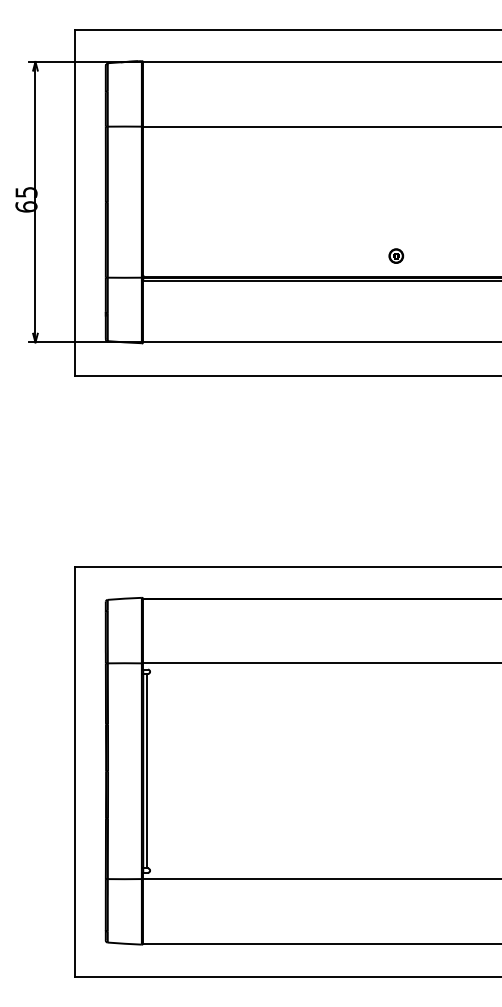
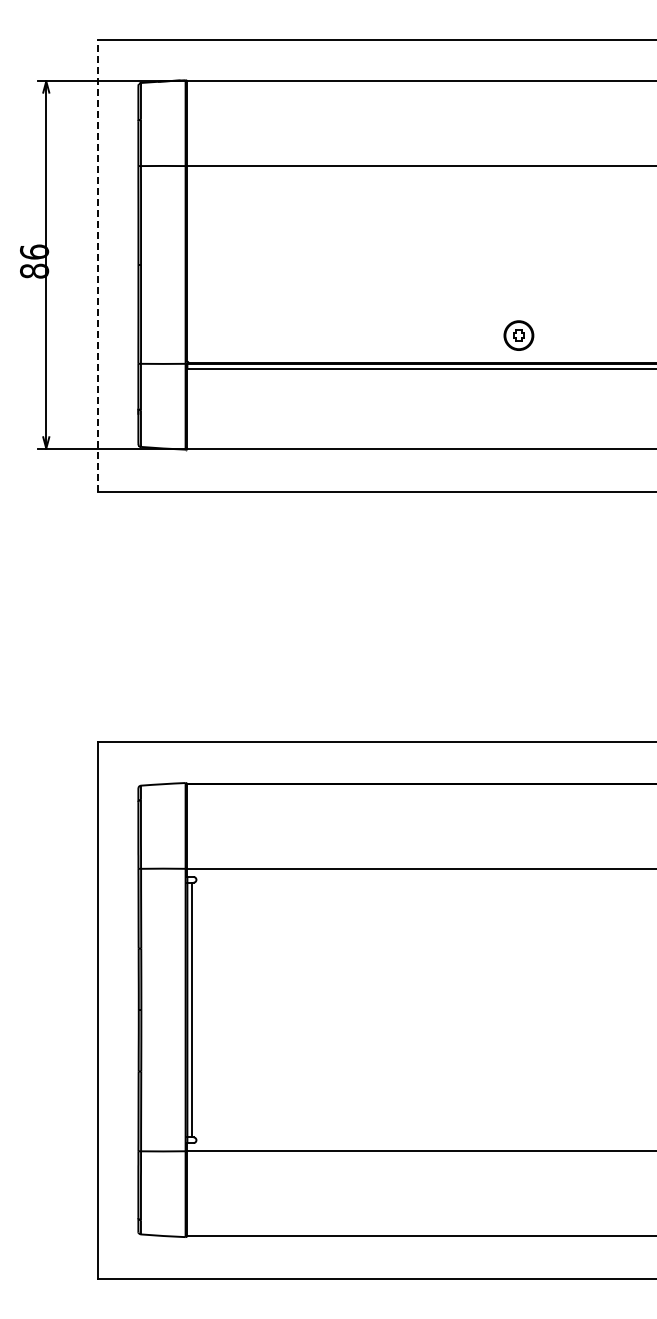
text: (26, 199) -> (34, 261), 65 -> 86
line: (74, 202) -> (97, 265), solid -> dashed
part: (396, 256) -> (518, 335), size x1.6

